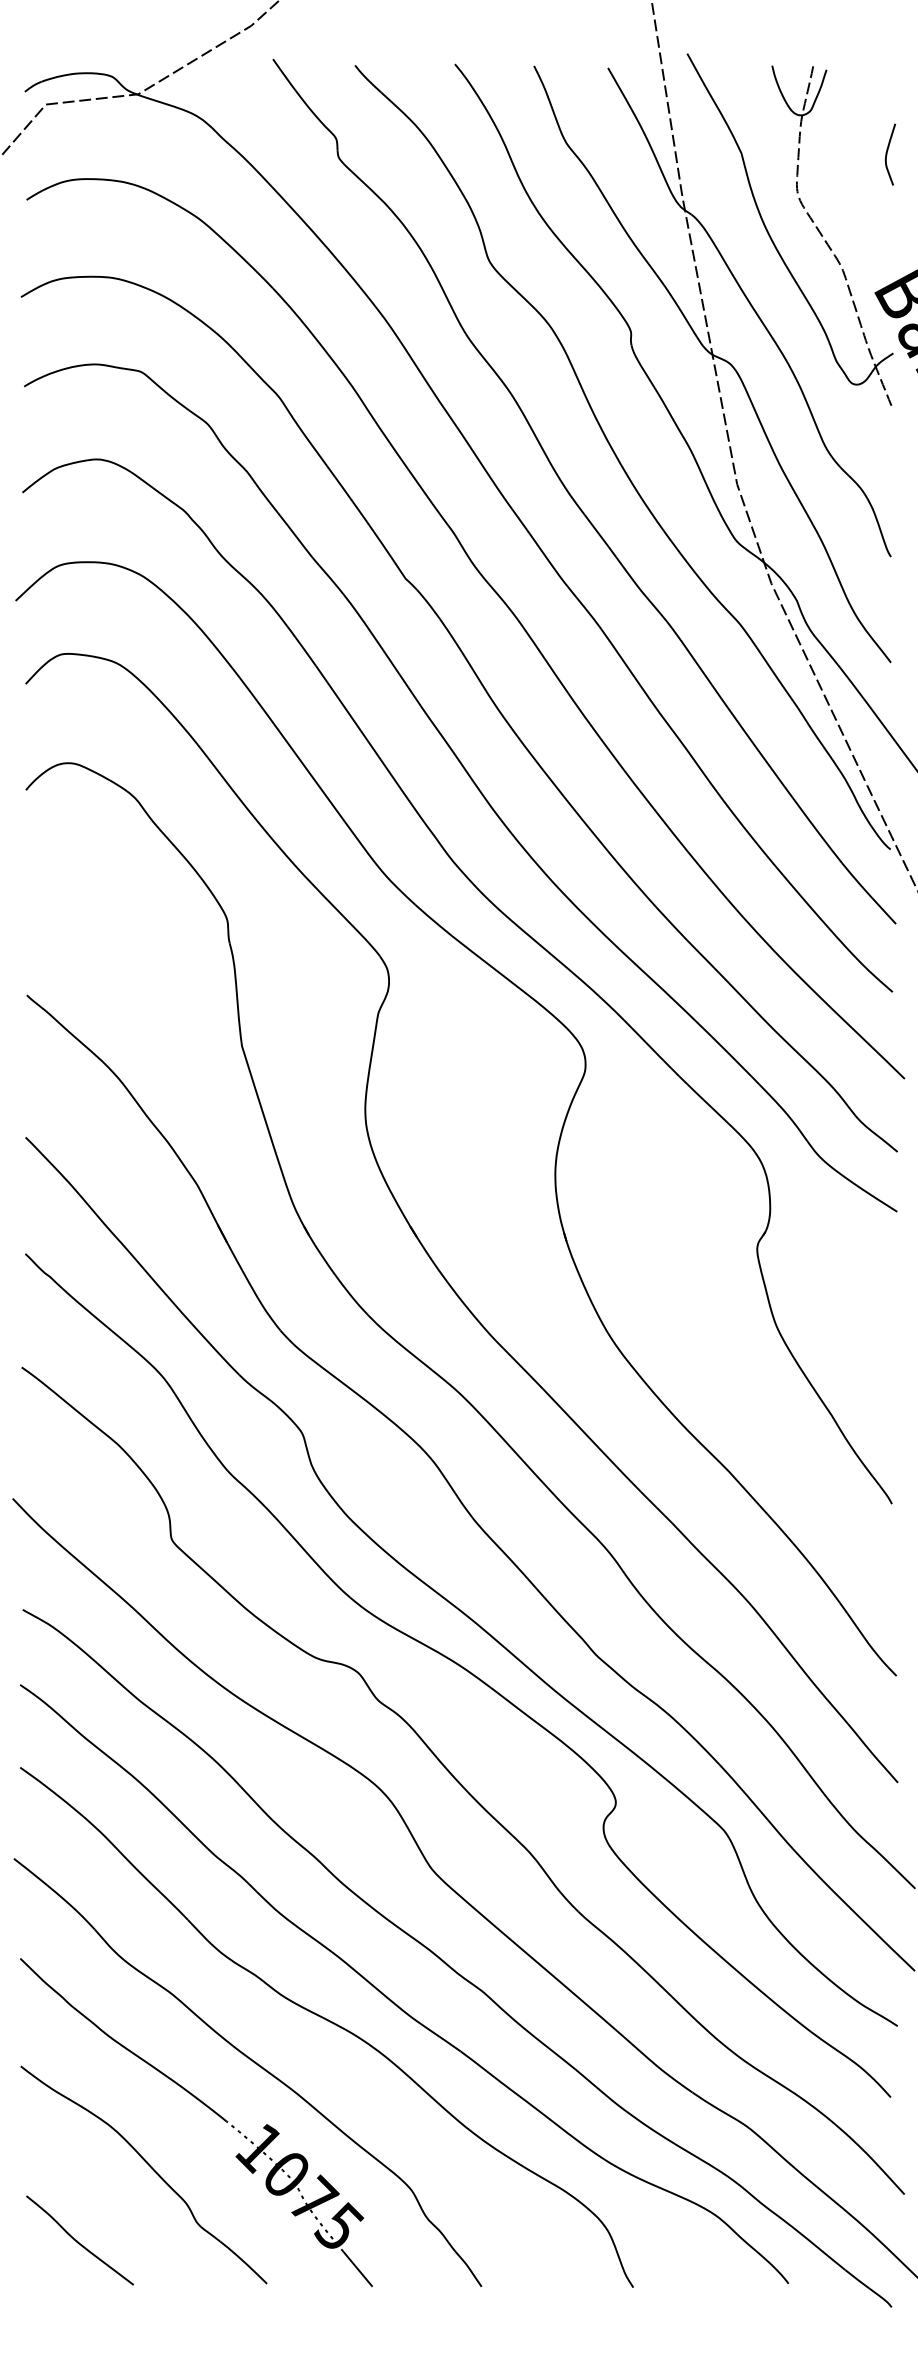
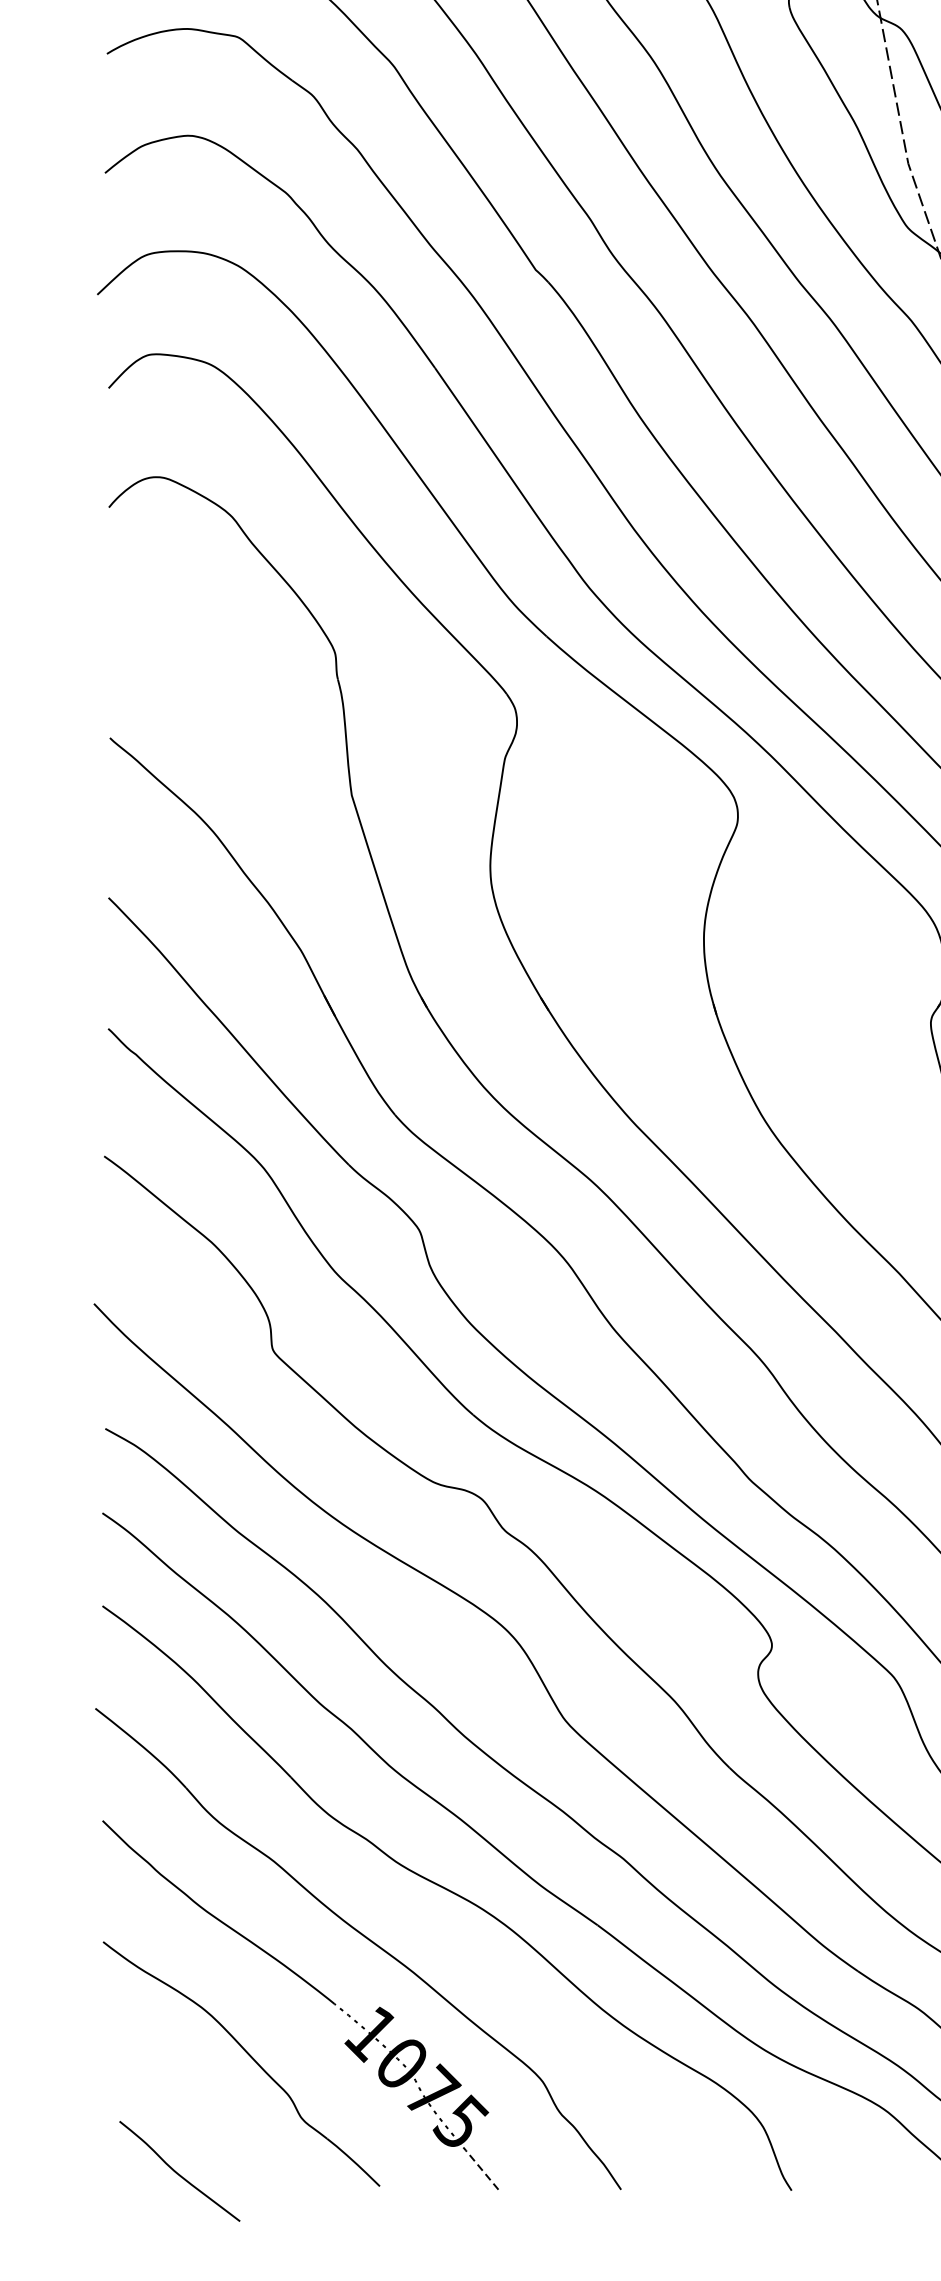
curve: (78, 2241) -> (178, 2172), moved
line: (358, 2269) -> (482, 2170), solid -> dashed

